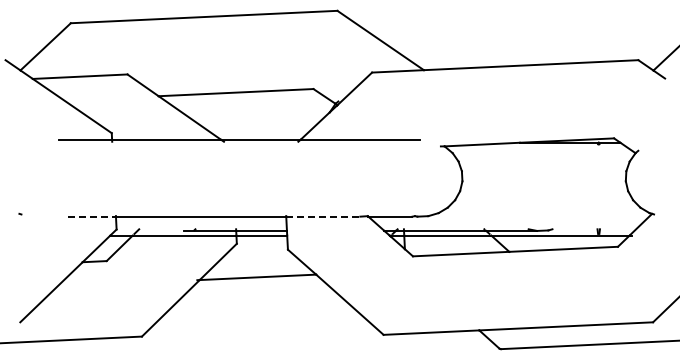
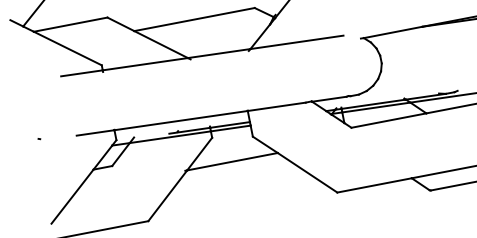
line: (92, 216) -> (96, 132), dashed -> solid
line: (323, 216) -> (276, 106), dashed -> solid

